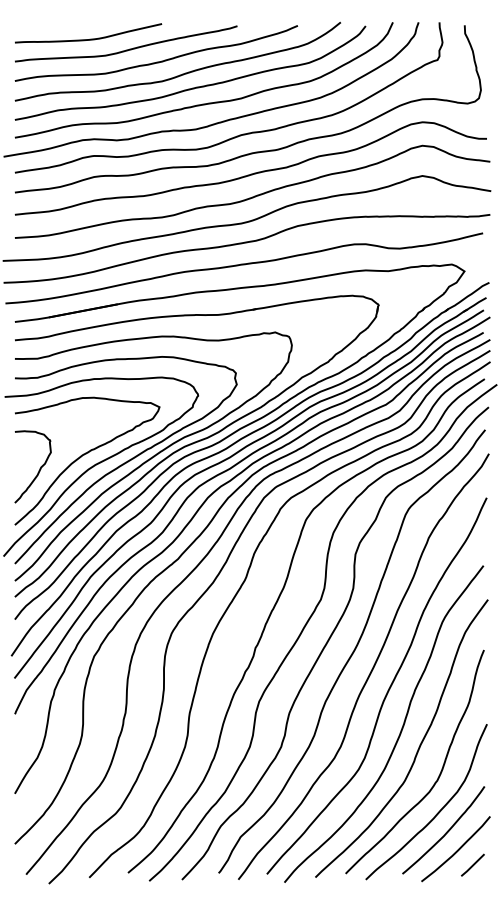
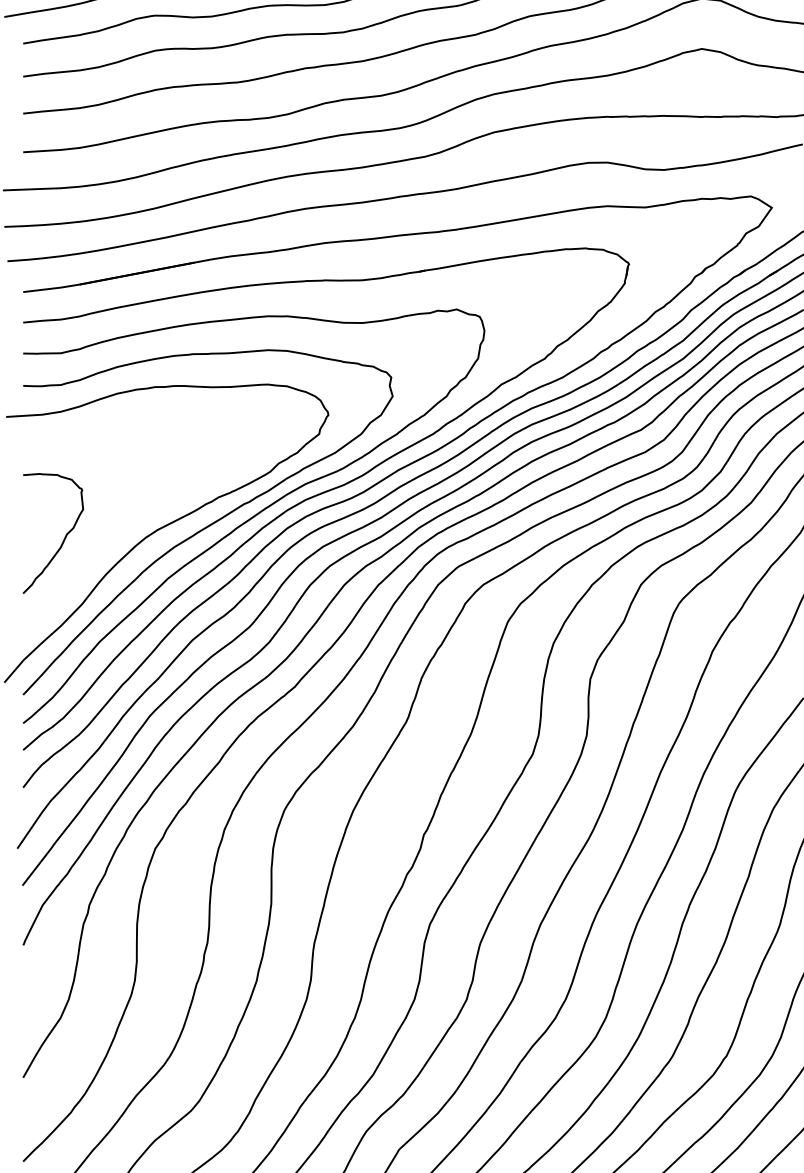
curve: (84, 455) -> (139, 514), removed

